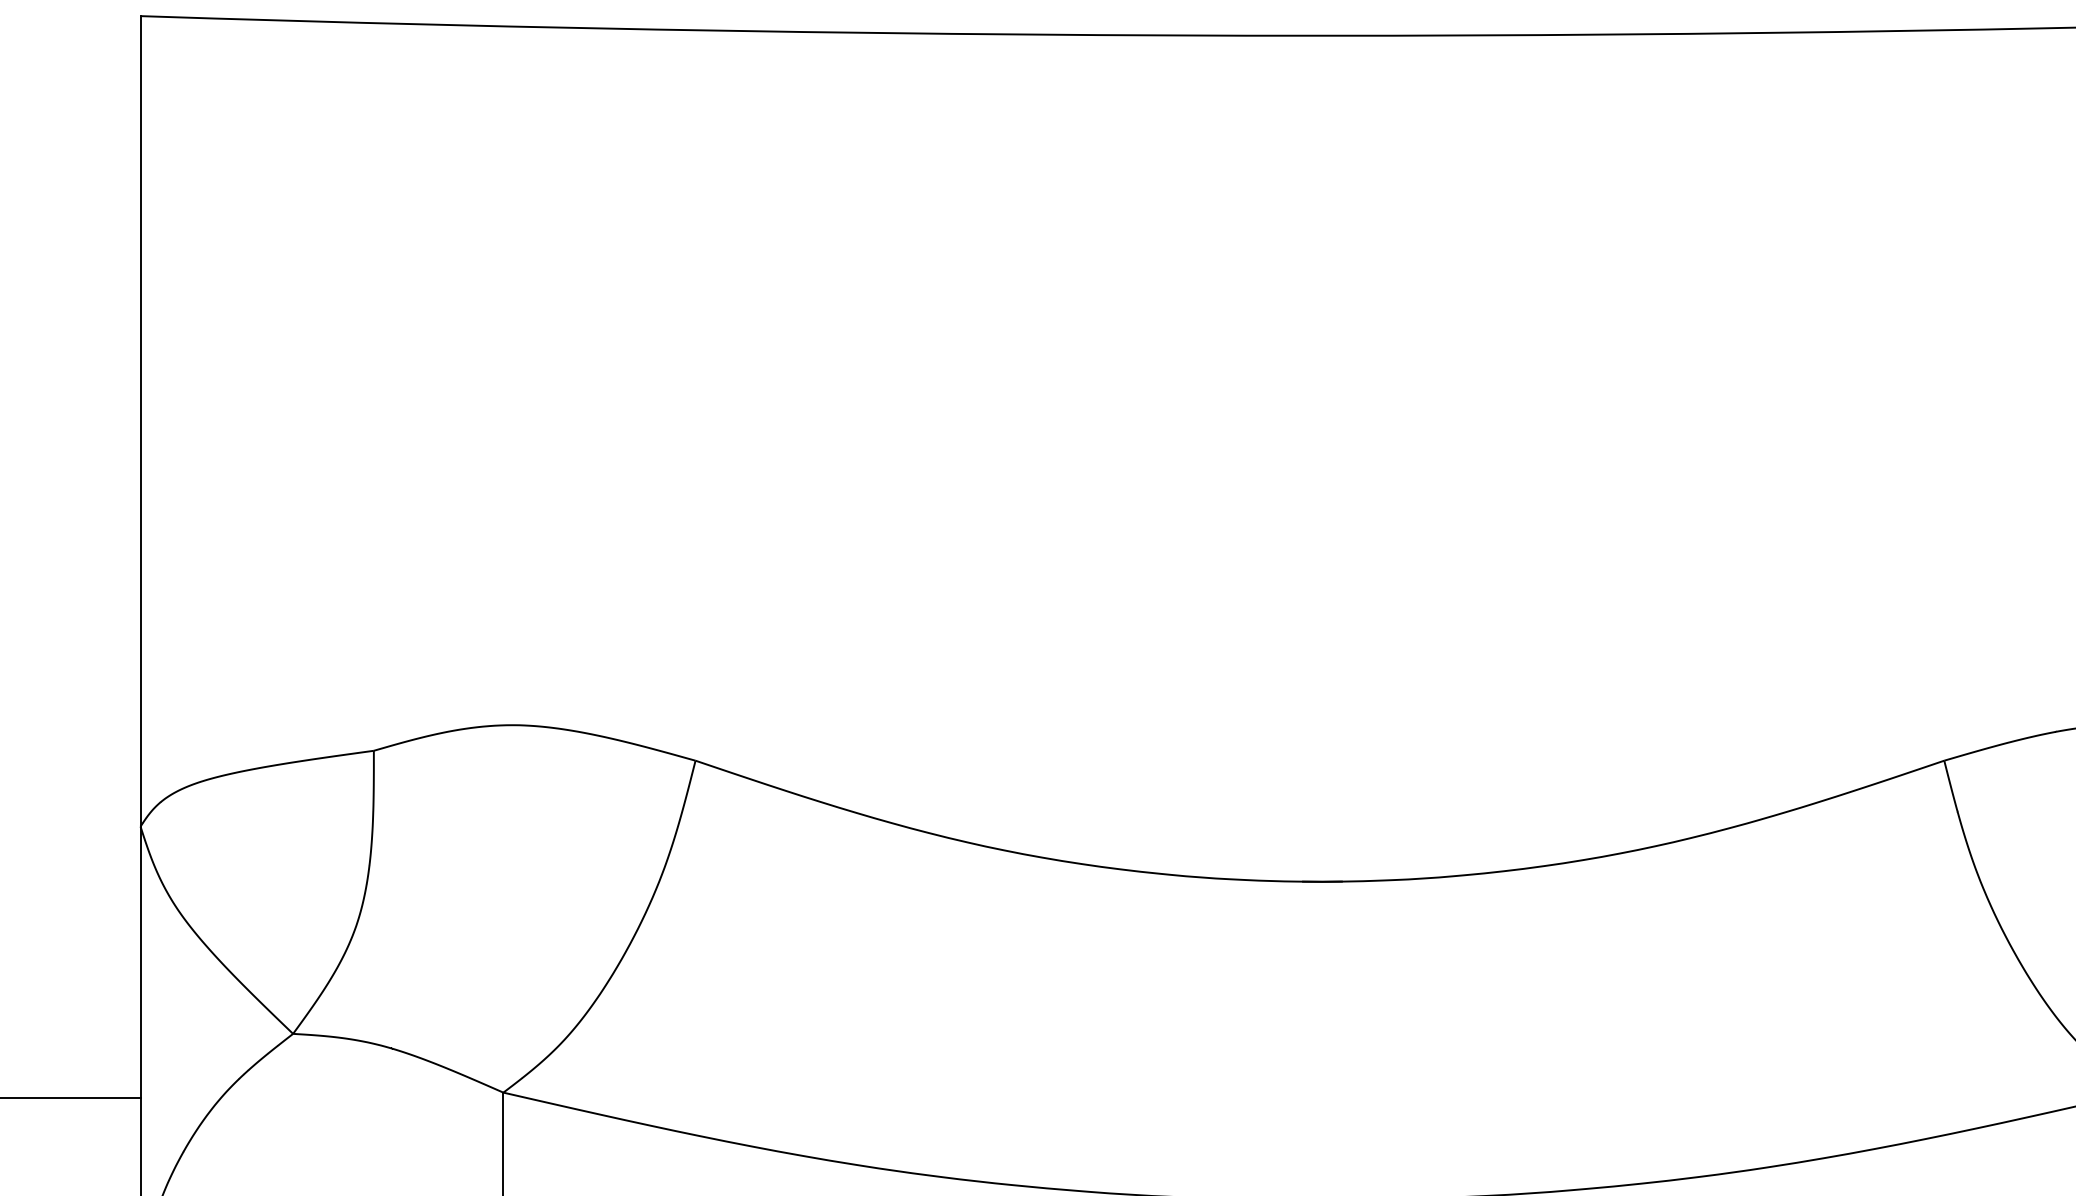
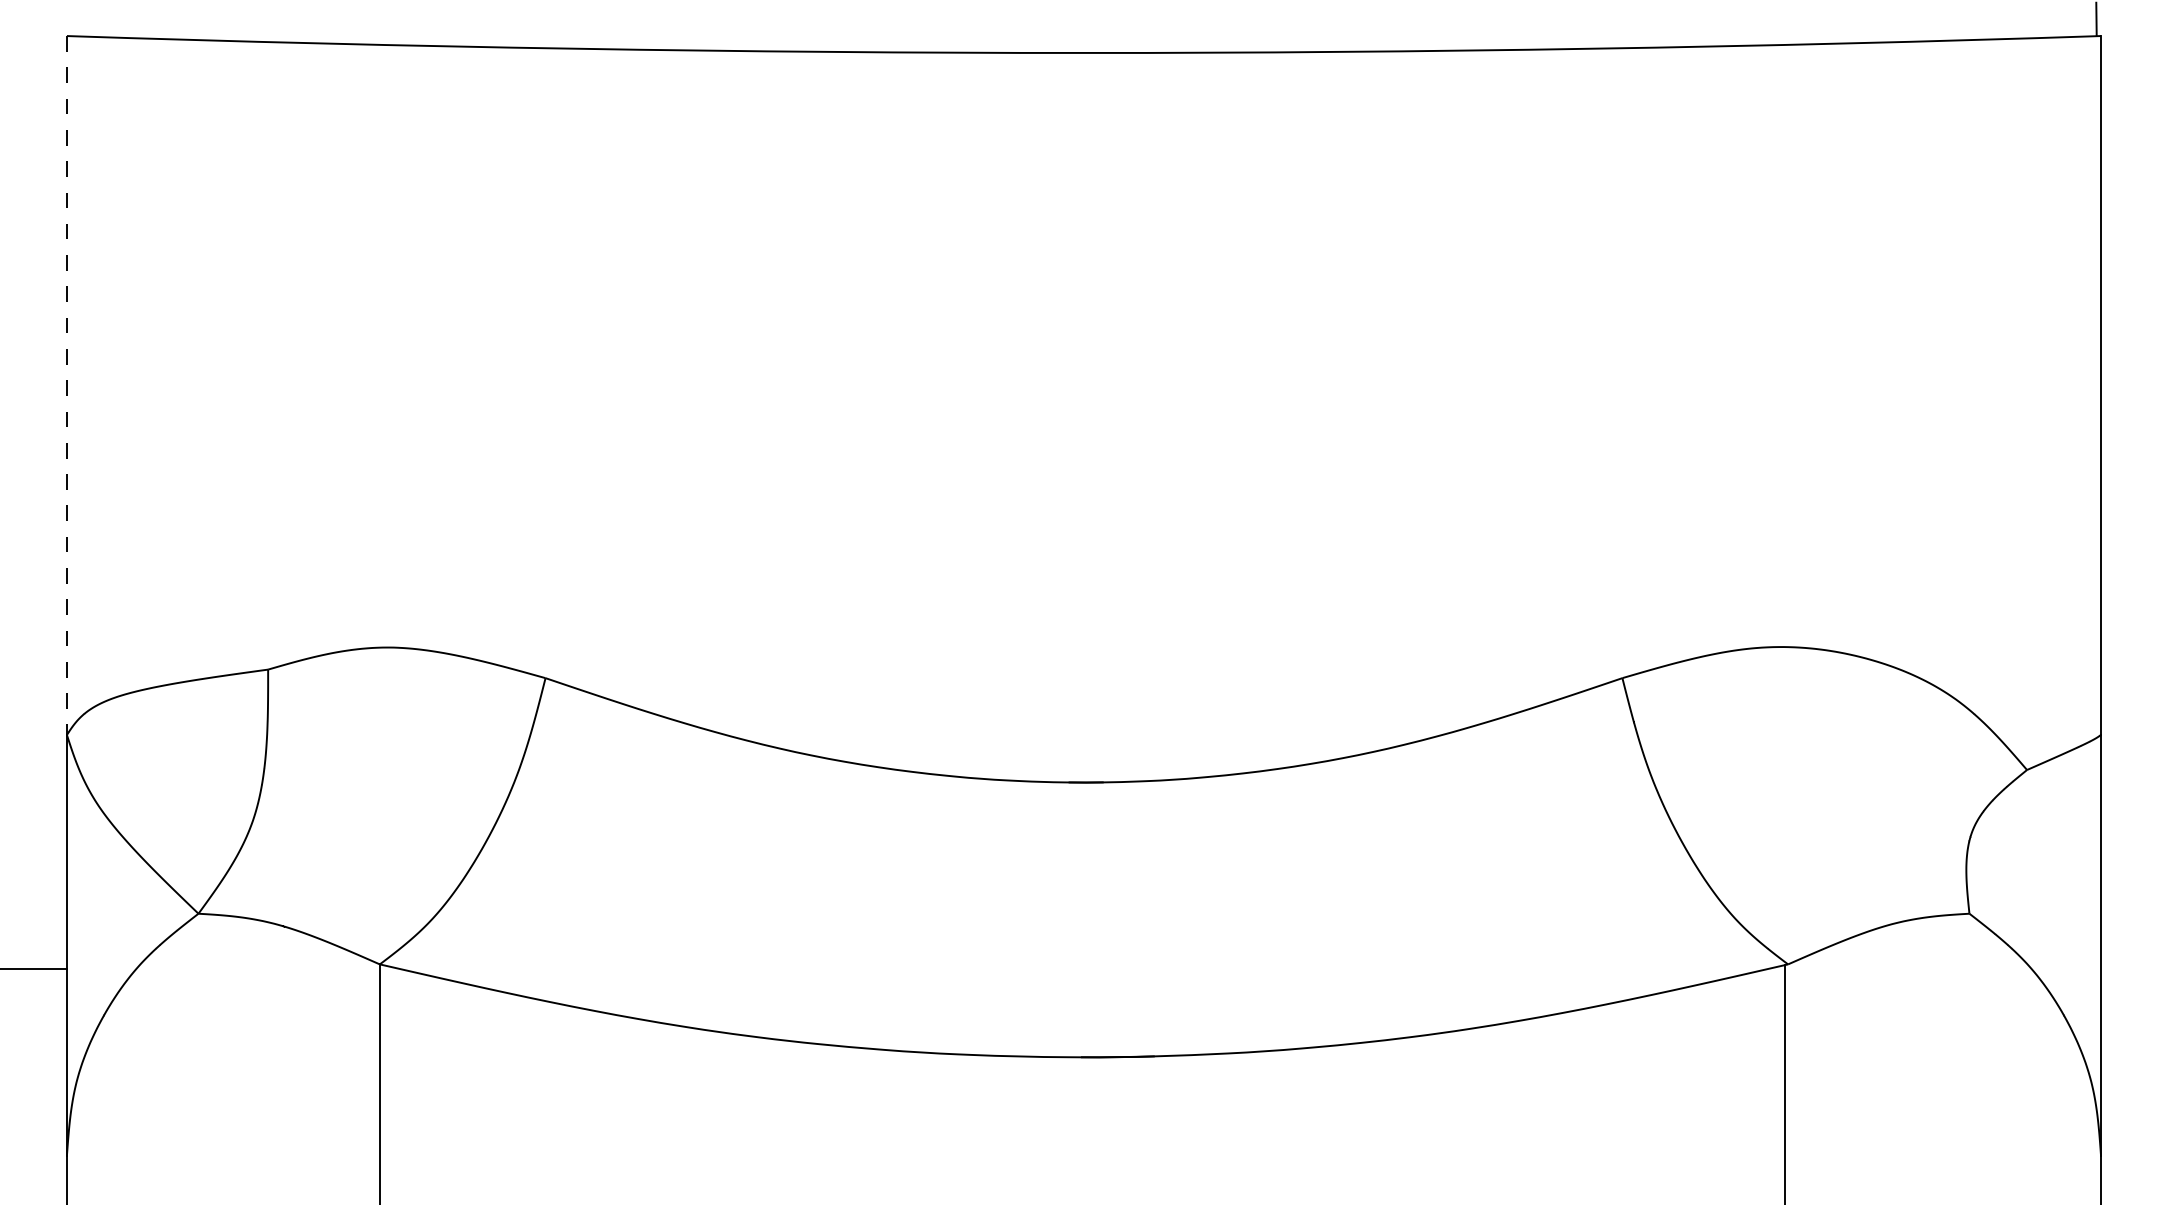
line: (140, 422) -> (66, 386), solid -> dashed

